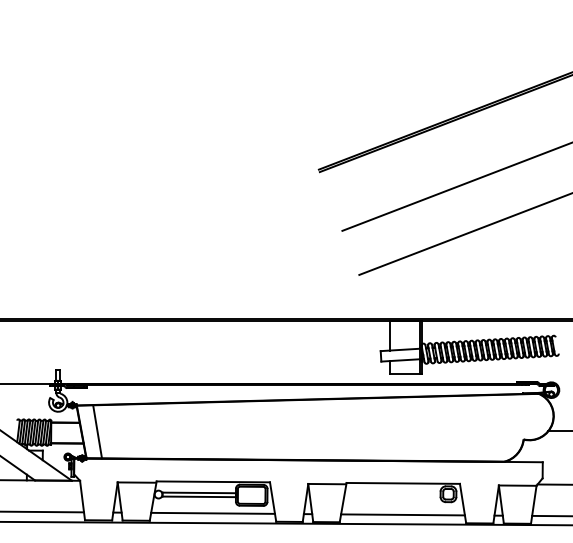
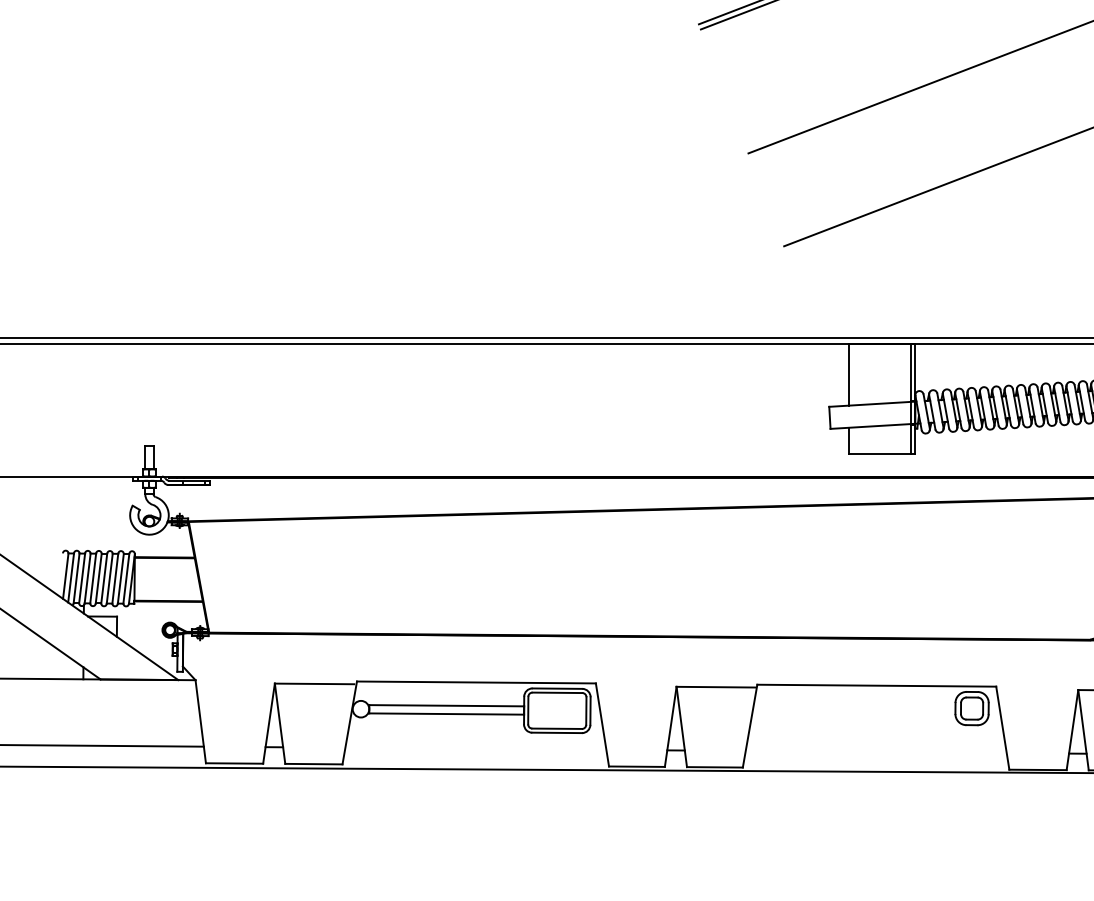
line: (97, 431) -> (232, 576), removed
line: (213, 512) -> (476, 746), removed
line: (402, 514) -> (875, 751), removed

